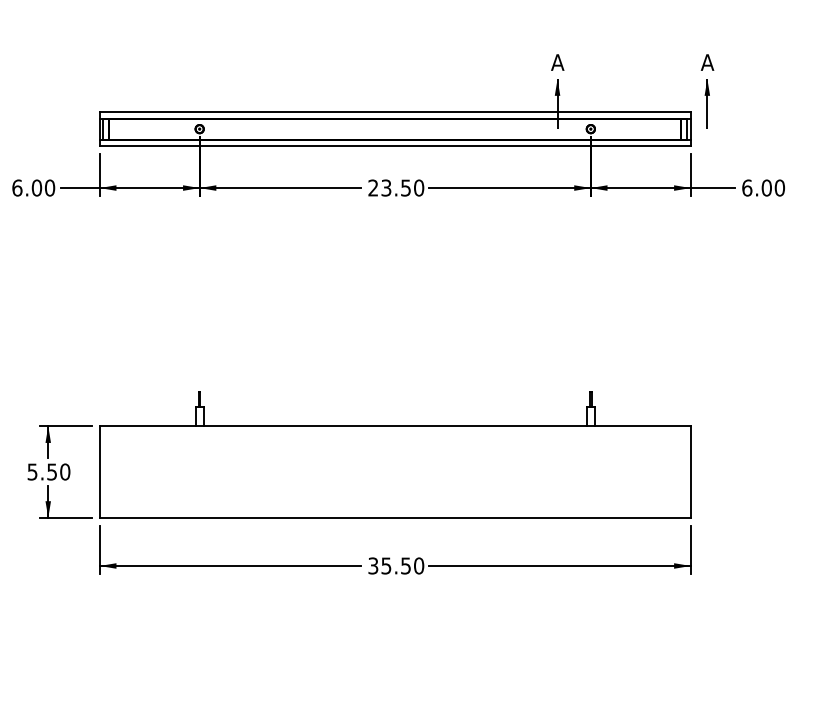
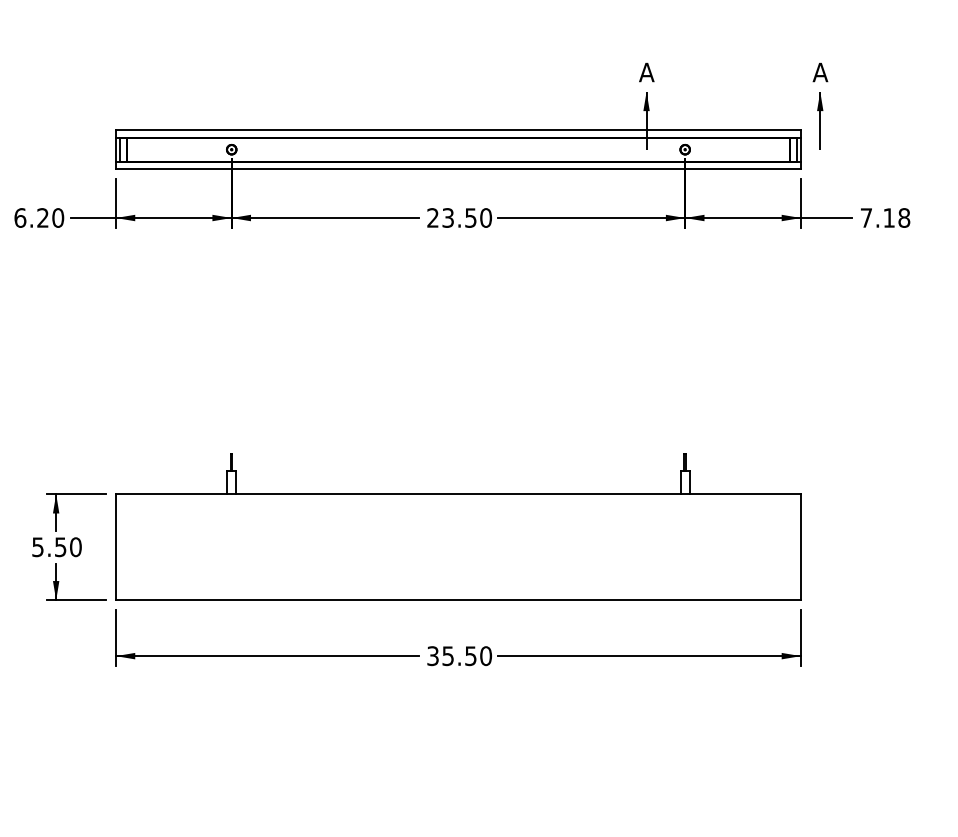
text: (36, 187) -> (42, 217), 6.00 -> 6.20
text: (763, 187) -> (885, 217), 6.00 -> 7.18

